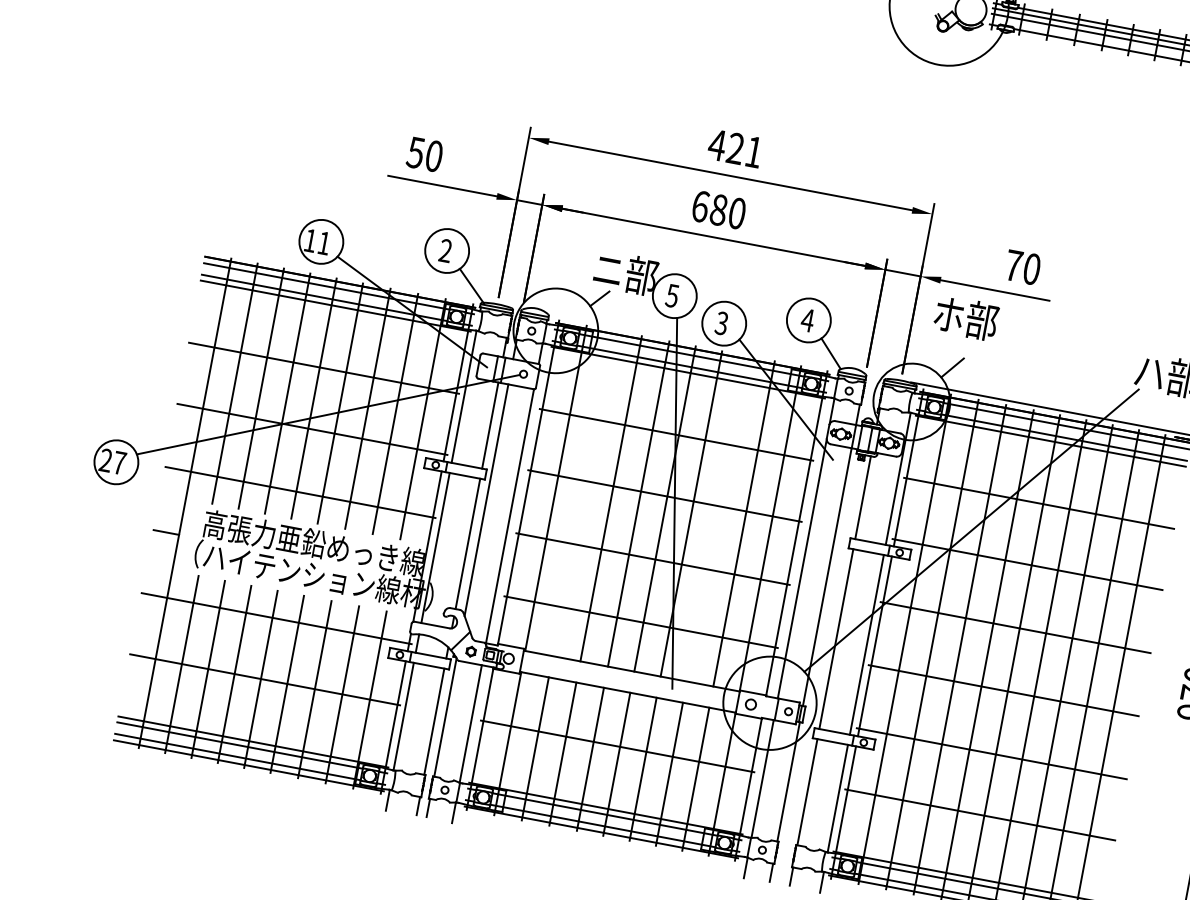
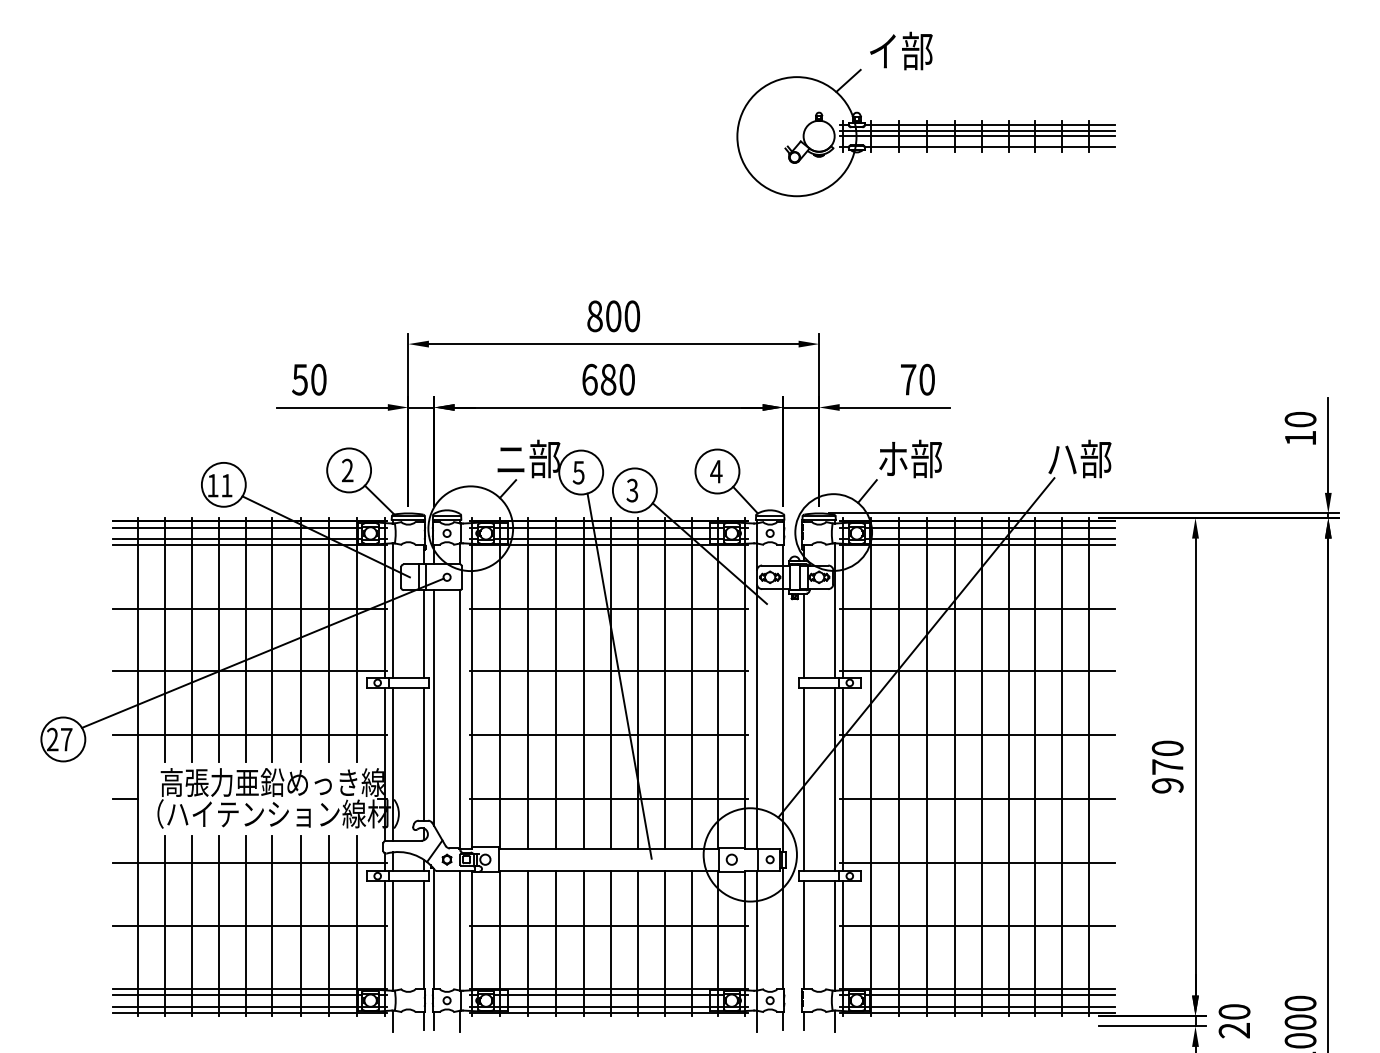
text: (735, 148) -> (613, 316), 421 -> 800
text: (966, 317) -> (910, 458), moved
line: (583, 493) -> (528, 683), added
line: (717, 518) -> (664, 683), added

